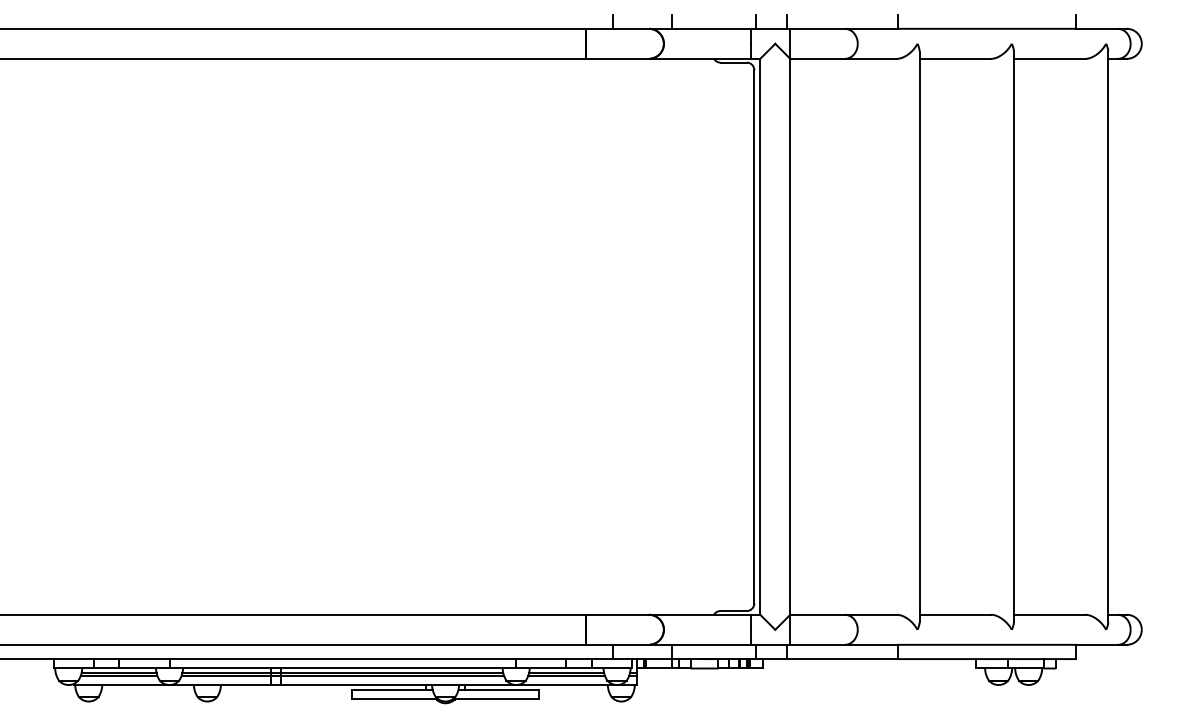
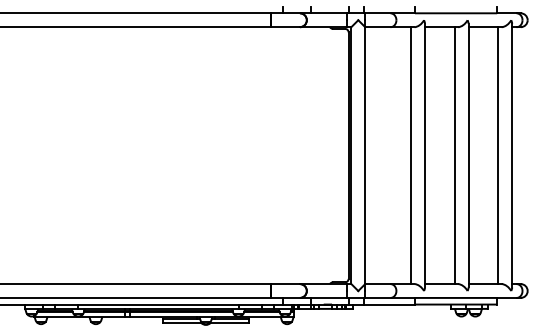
line: (890, 336) -> (411, 155), added
line: (983, 336) -> (454, 155), added
line: (1078, 336) -> (498, 155), added

